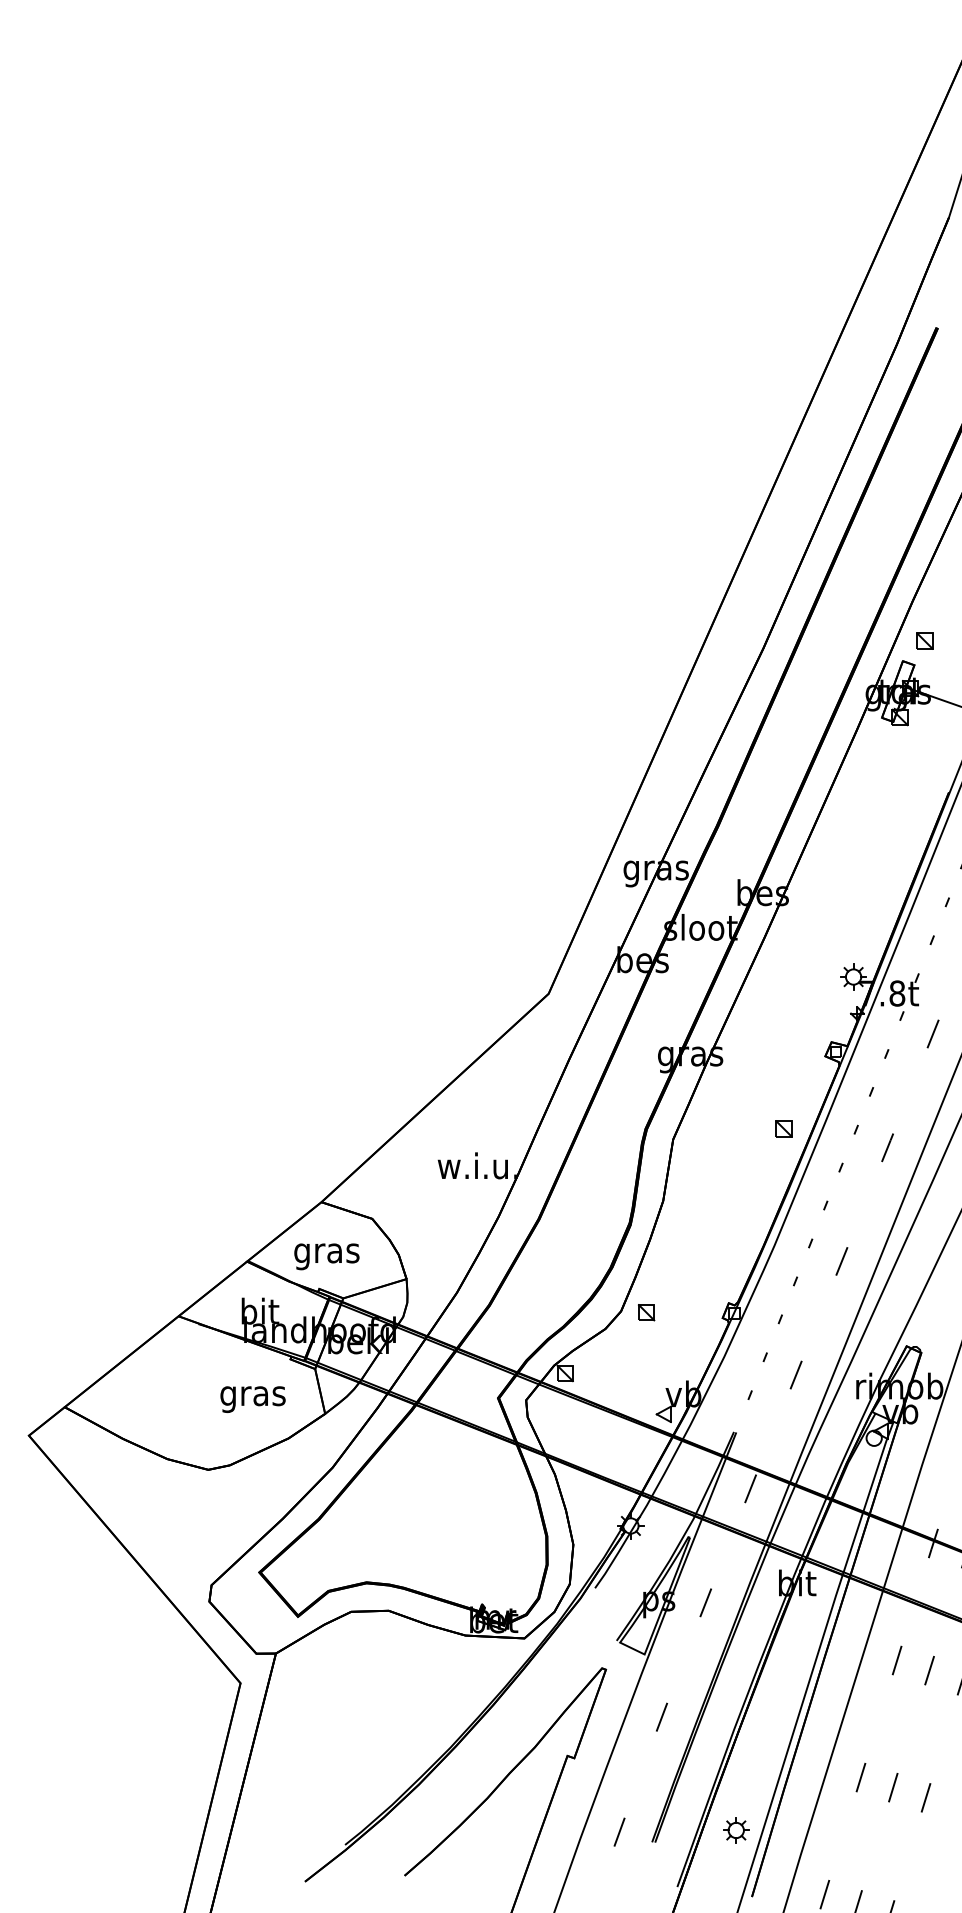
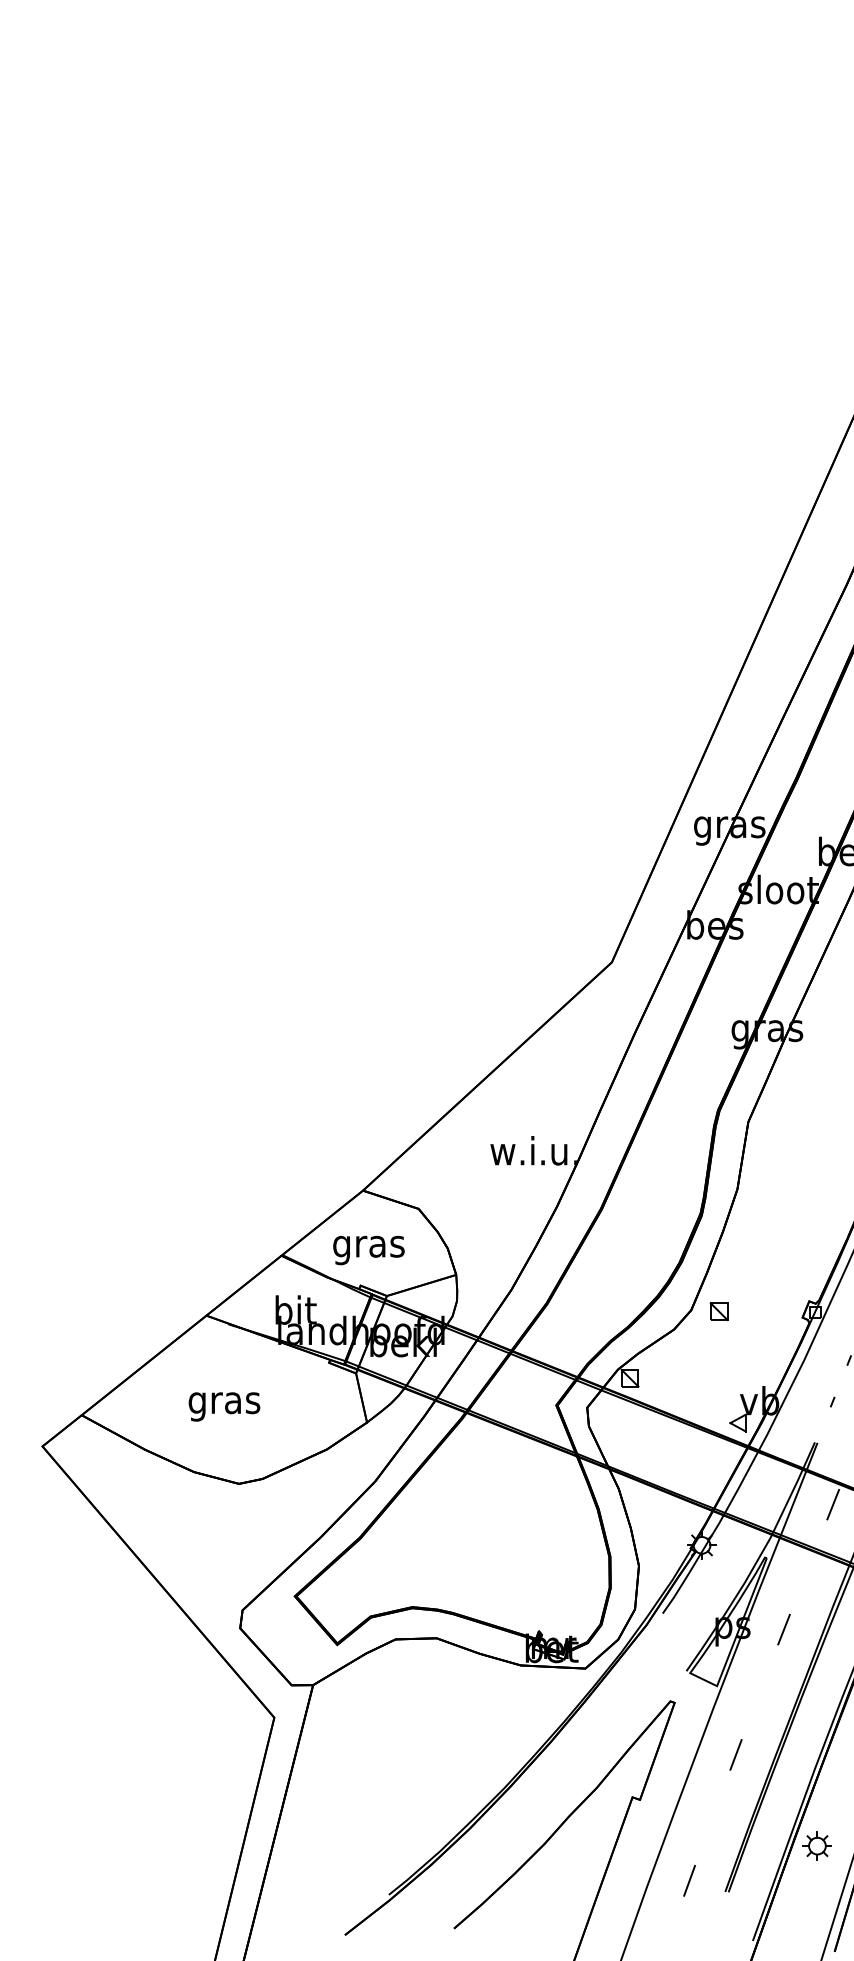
text: (252, 1399) -> (223, 1406), moved
part: (736, 1830) -> (817, 1846), moved

